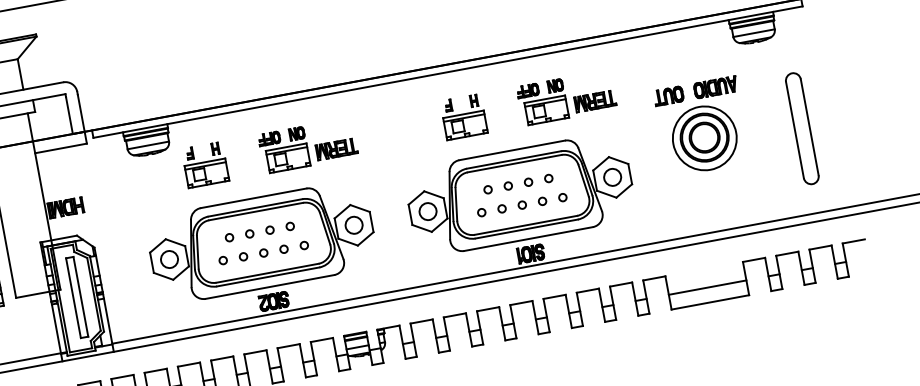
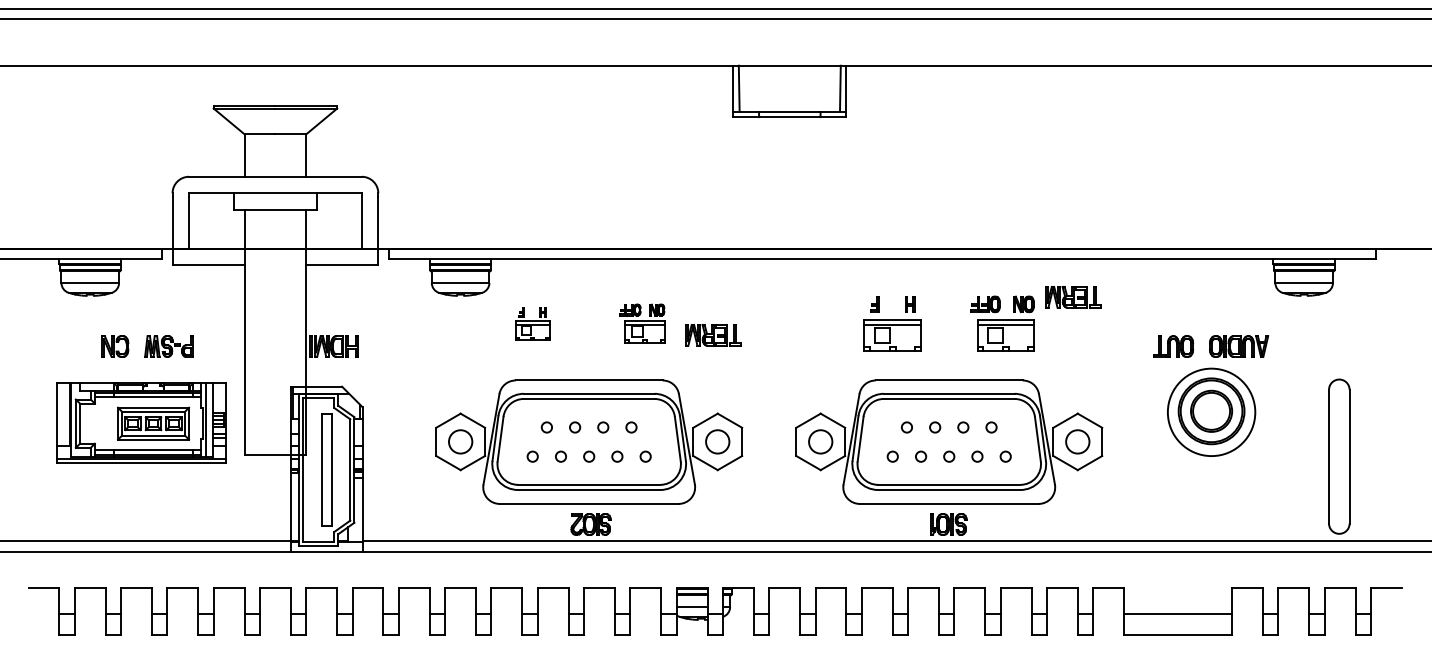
part: (595, 101) -> (1073, 297), moved
part: (802, 128) -> (1339, 456), moved
part: (284, 150) -> (642, 323), size x0.7
part: (205, 164) -> (532, 323), size x0.6

